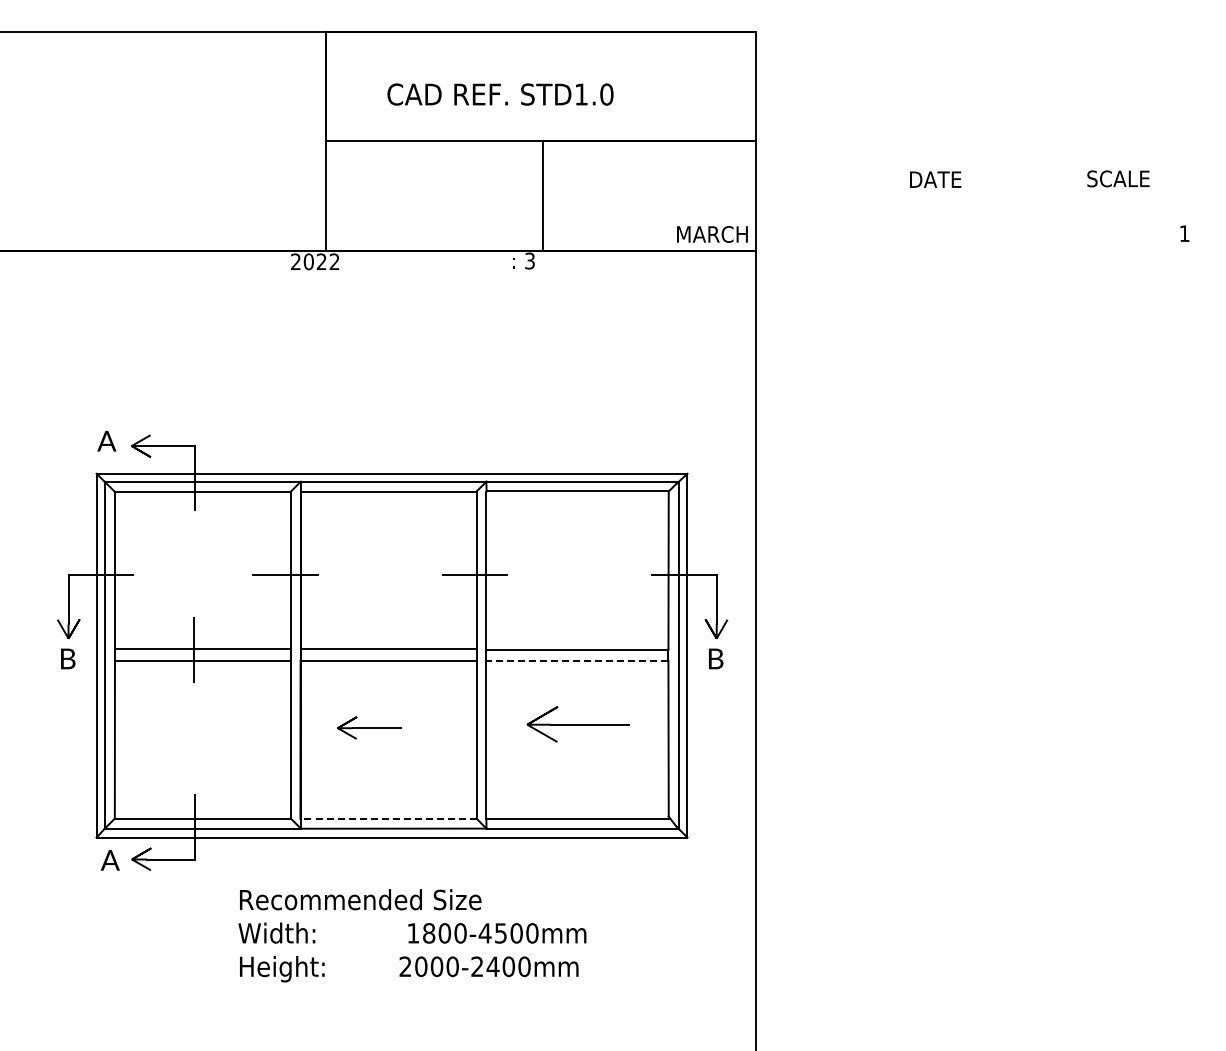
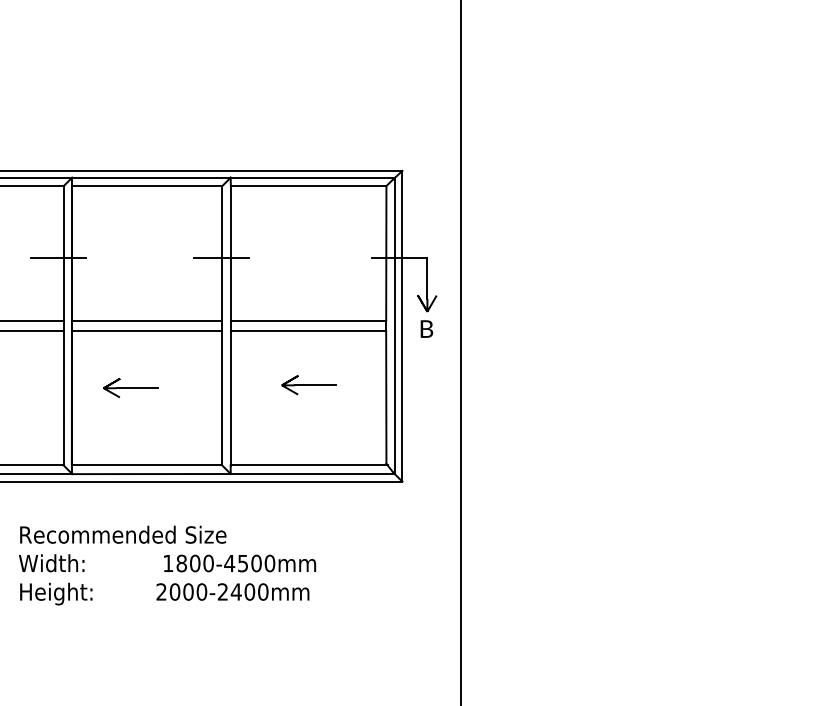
line: (577, 660) -> (308, 330), dashed -> solid
part: (578, 724) -> (309, 385), size x0.62
line: (388, 818) -> (147, 465), dashed -> solid

